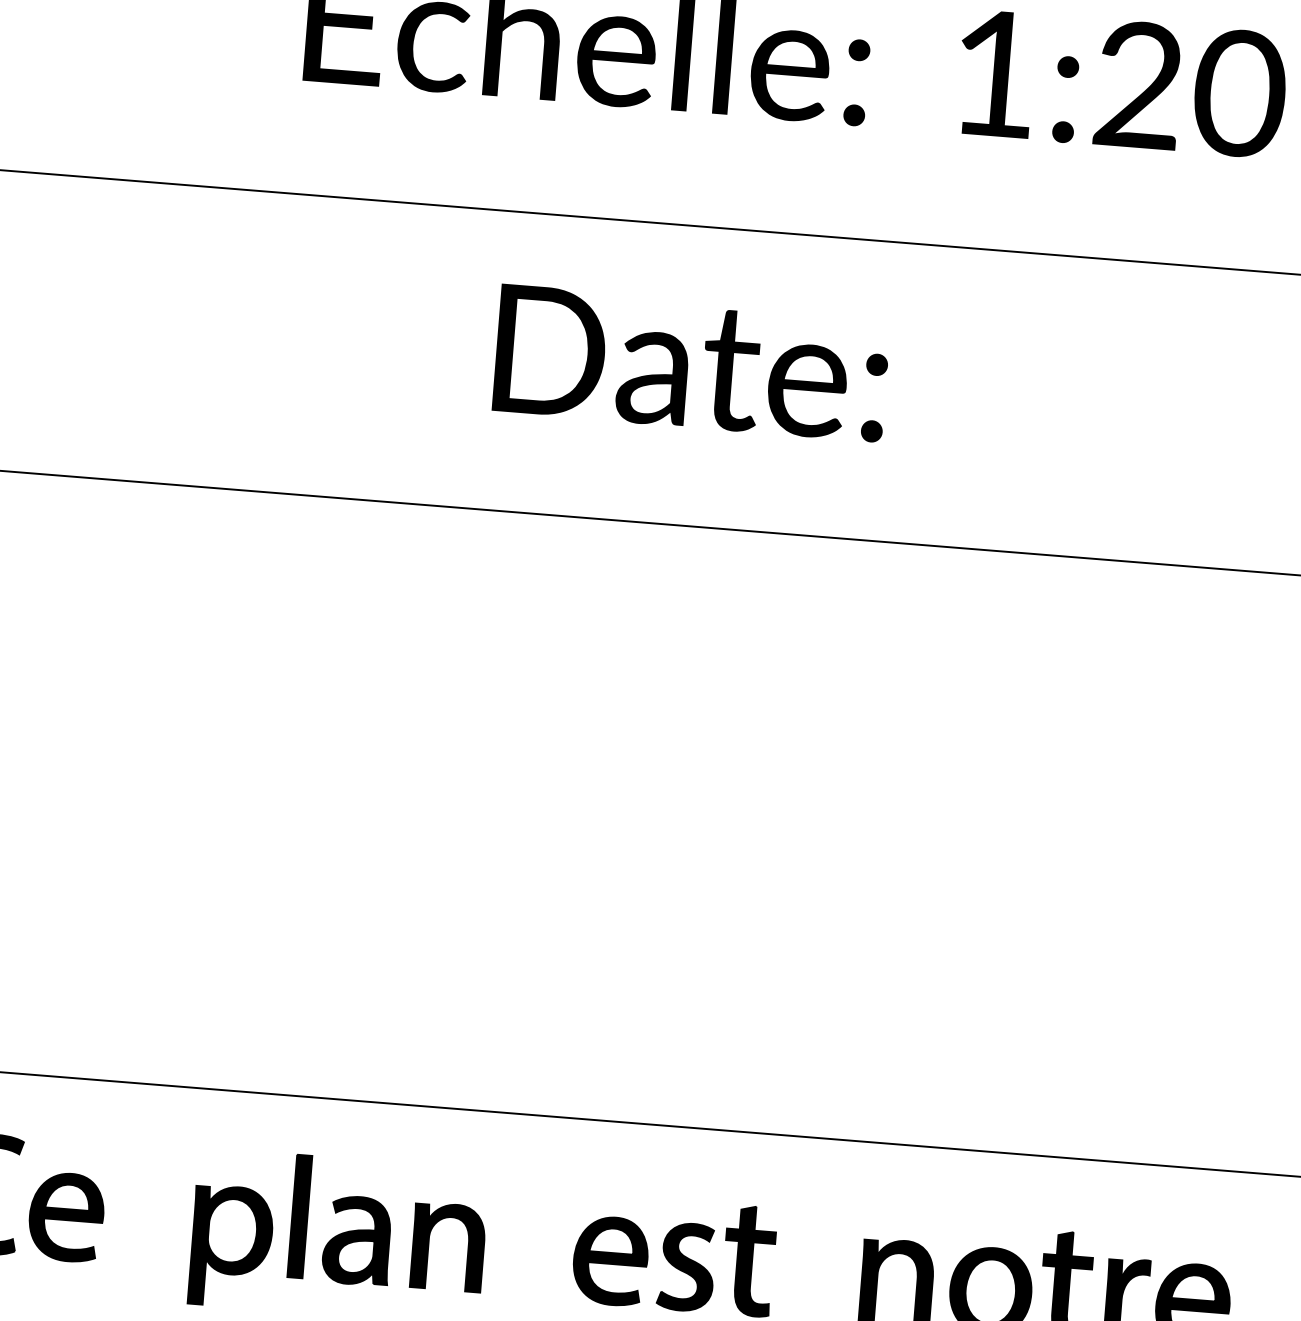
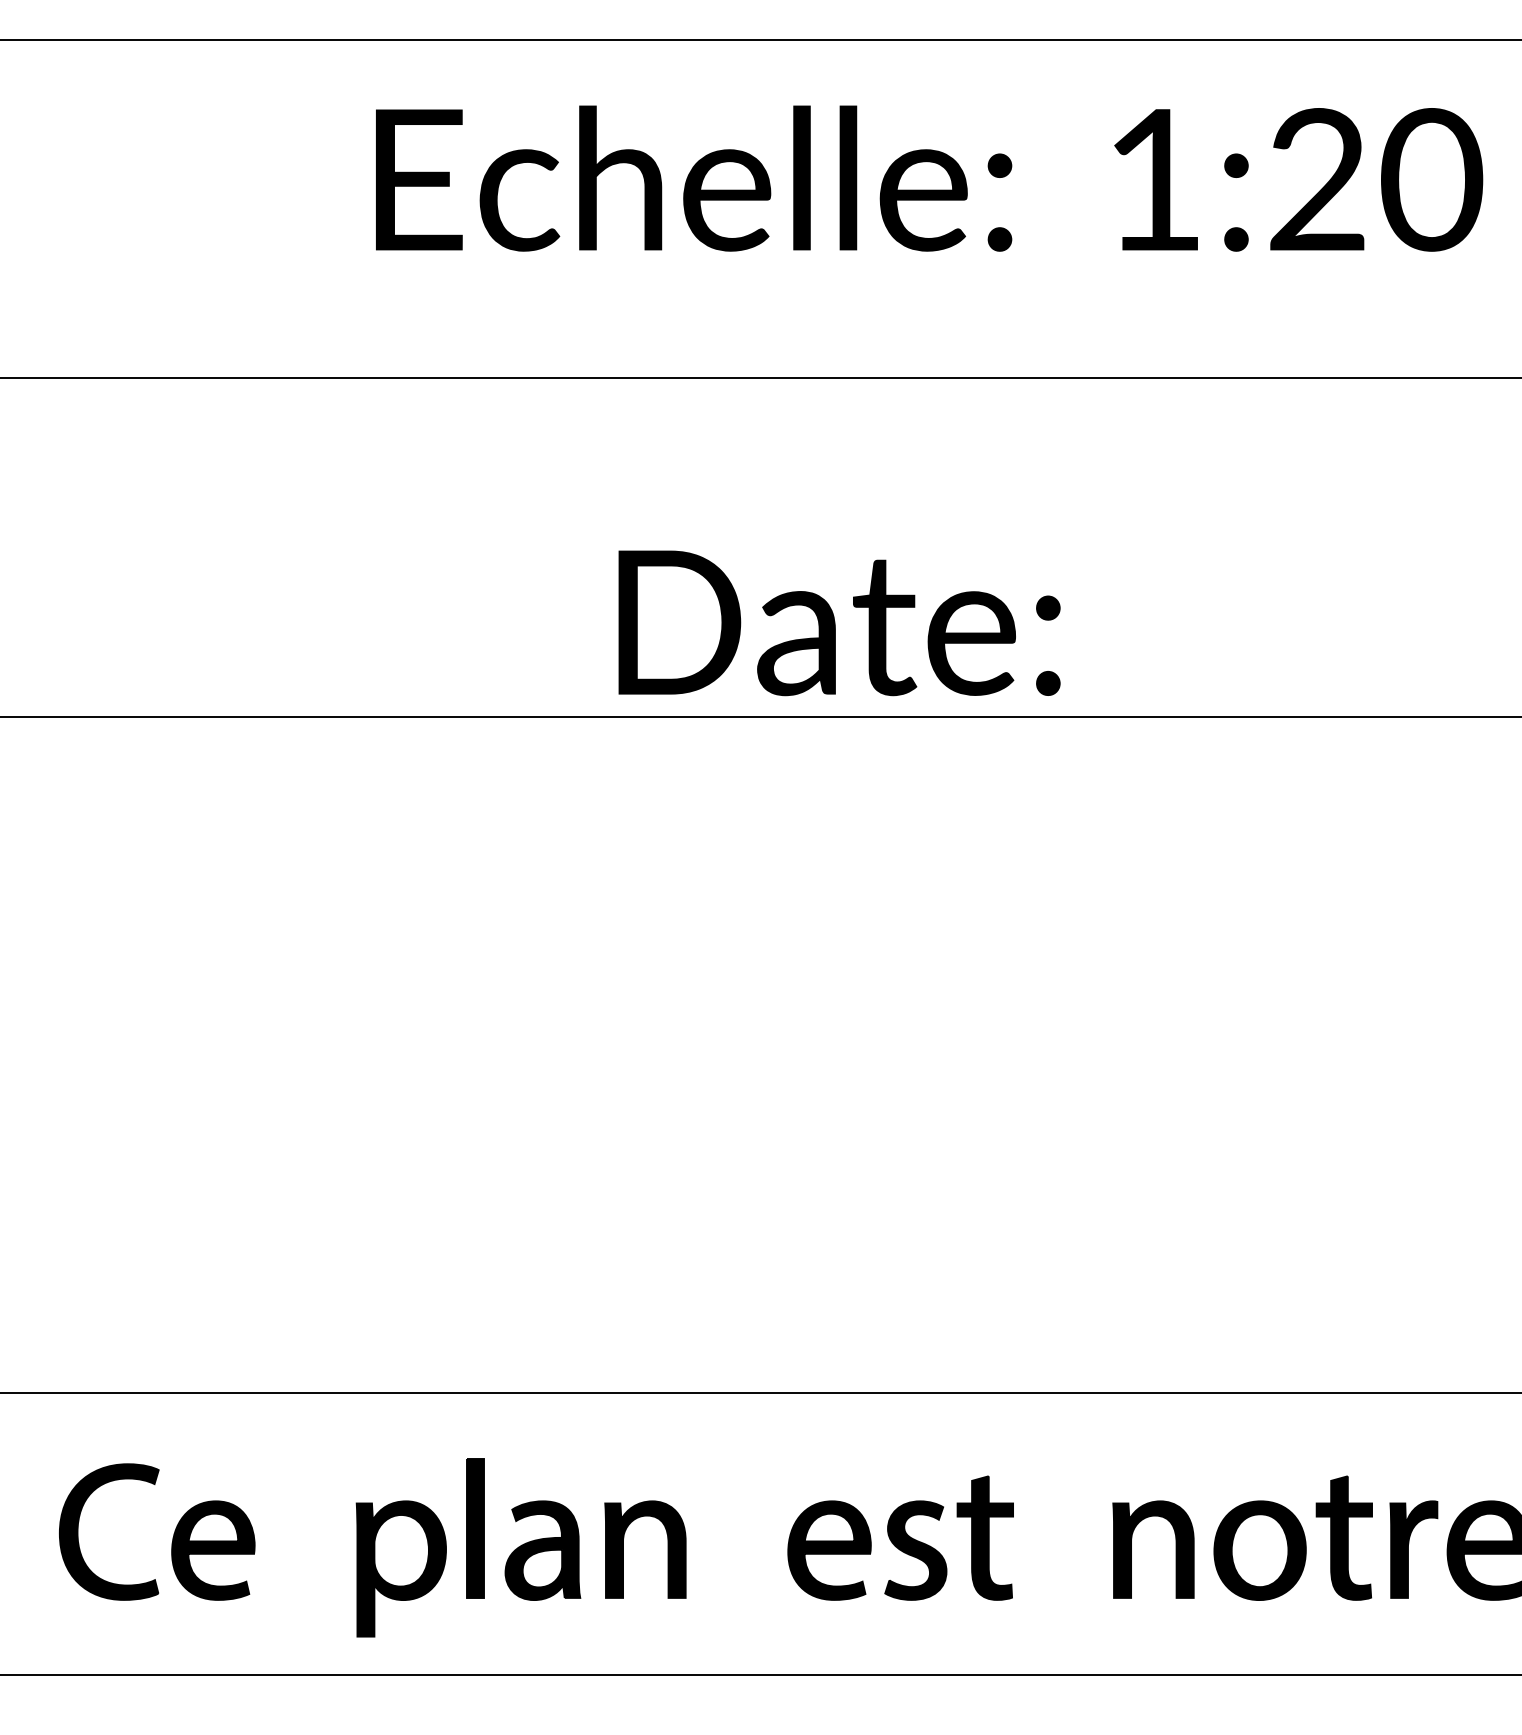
text: (691, 363) -> (839, 623), moved

